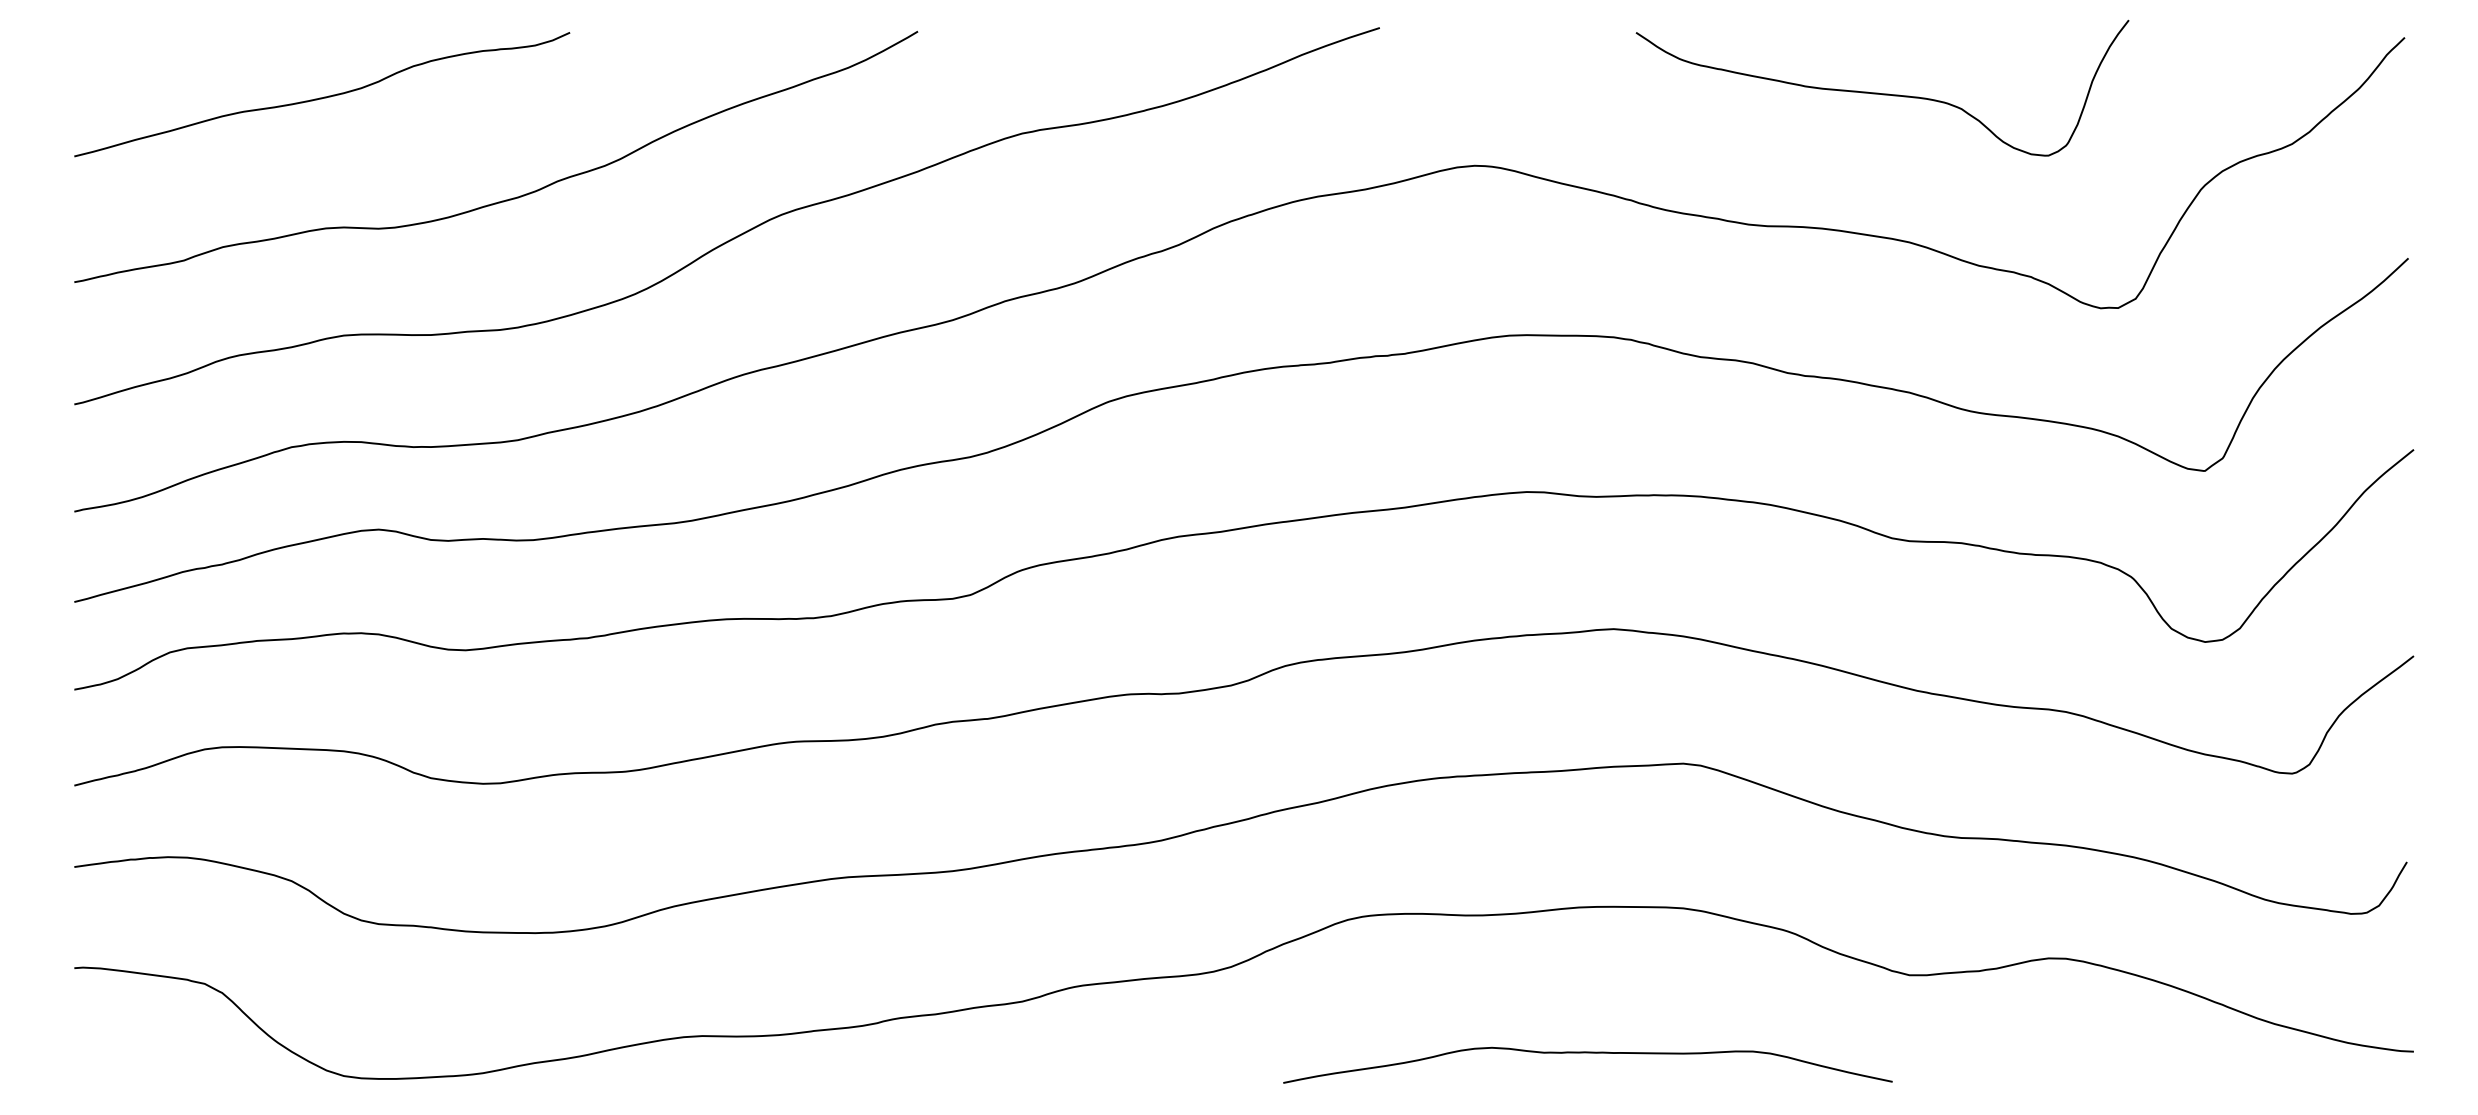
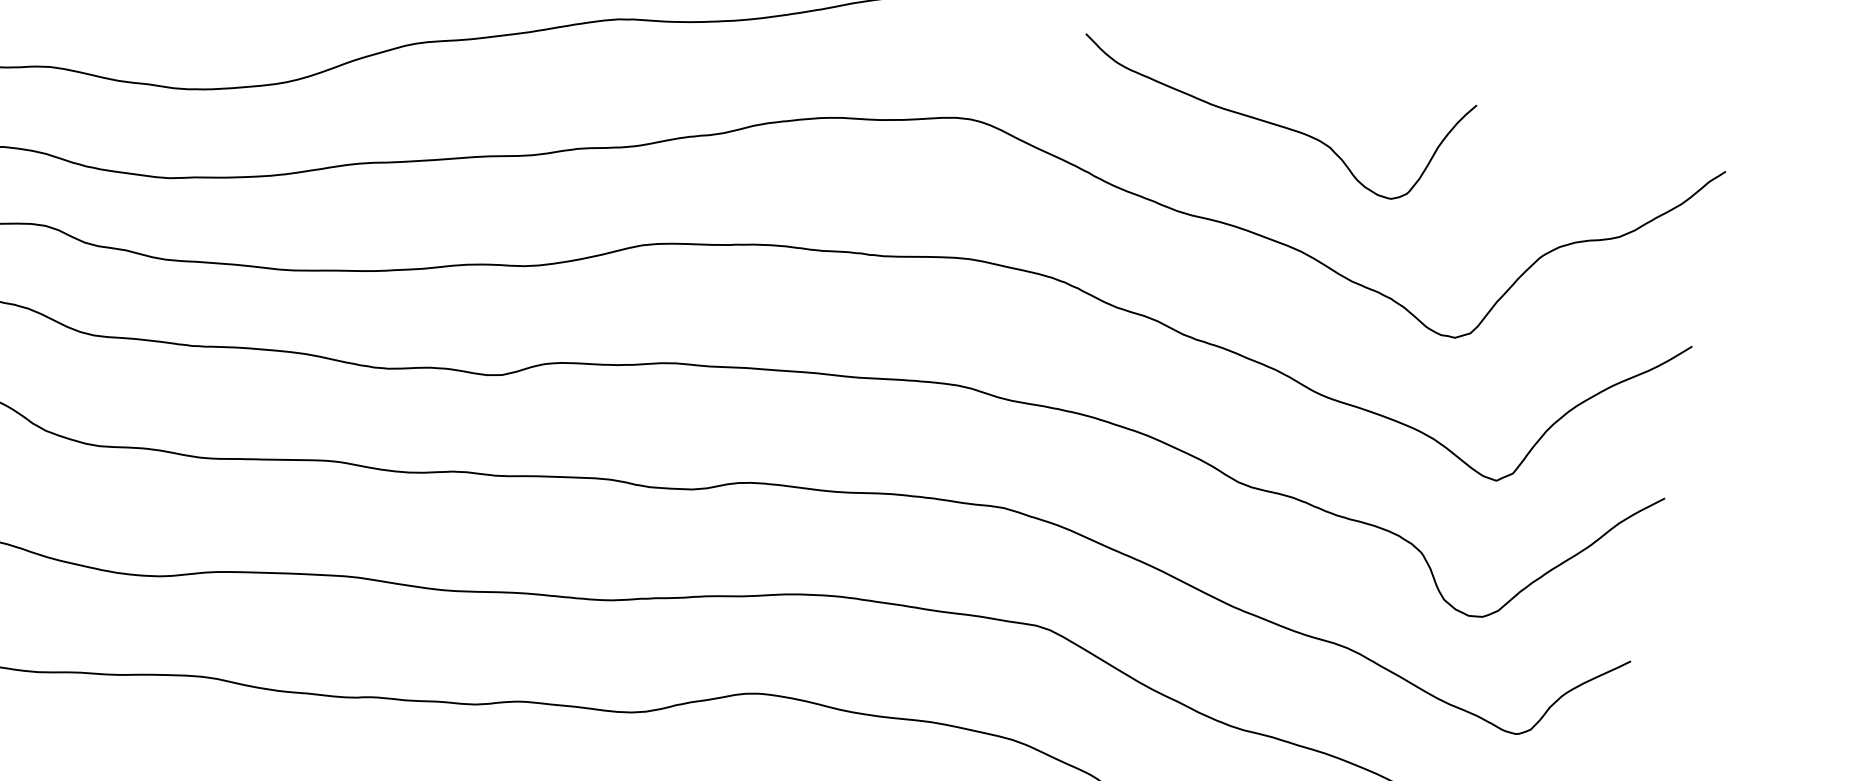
curve: (1882, 93) -> (1270, 122), moved

